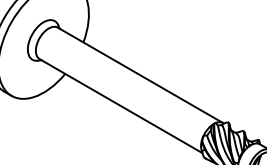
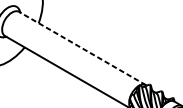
line: (139, 75) -> (81, 48), solid -> dashed

